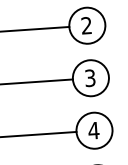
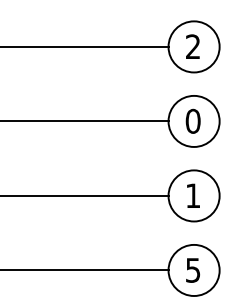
text: (89, 77) -> (192, 120), 3 -> 0
text: (93, 130) -> (192, 195), 4 -> 1

